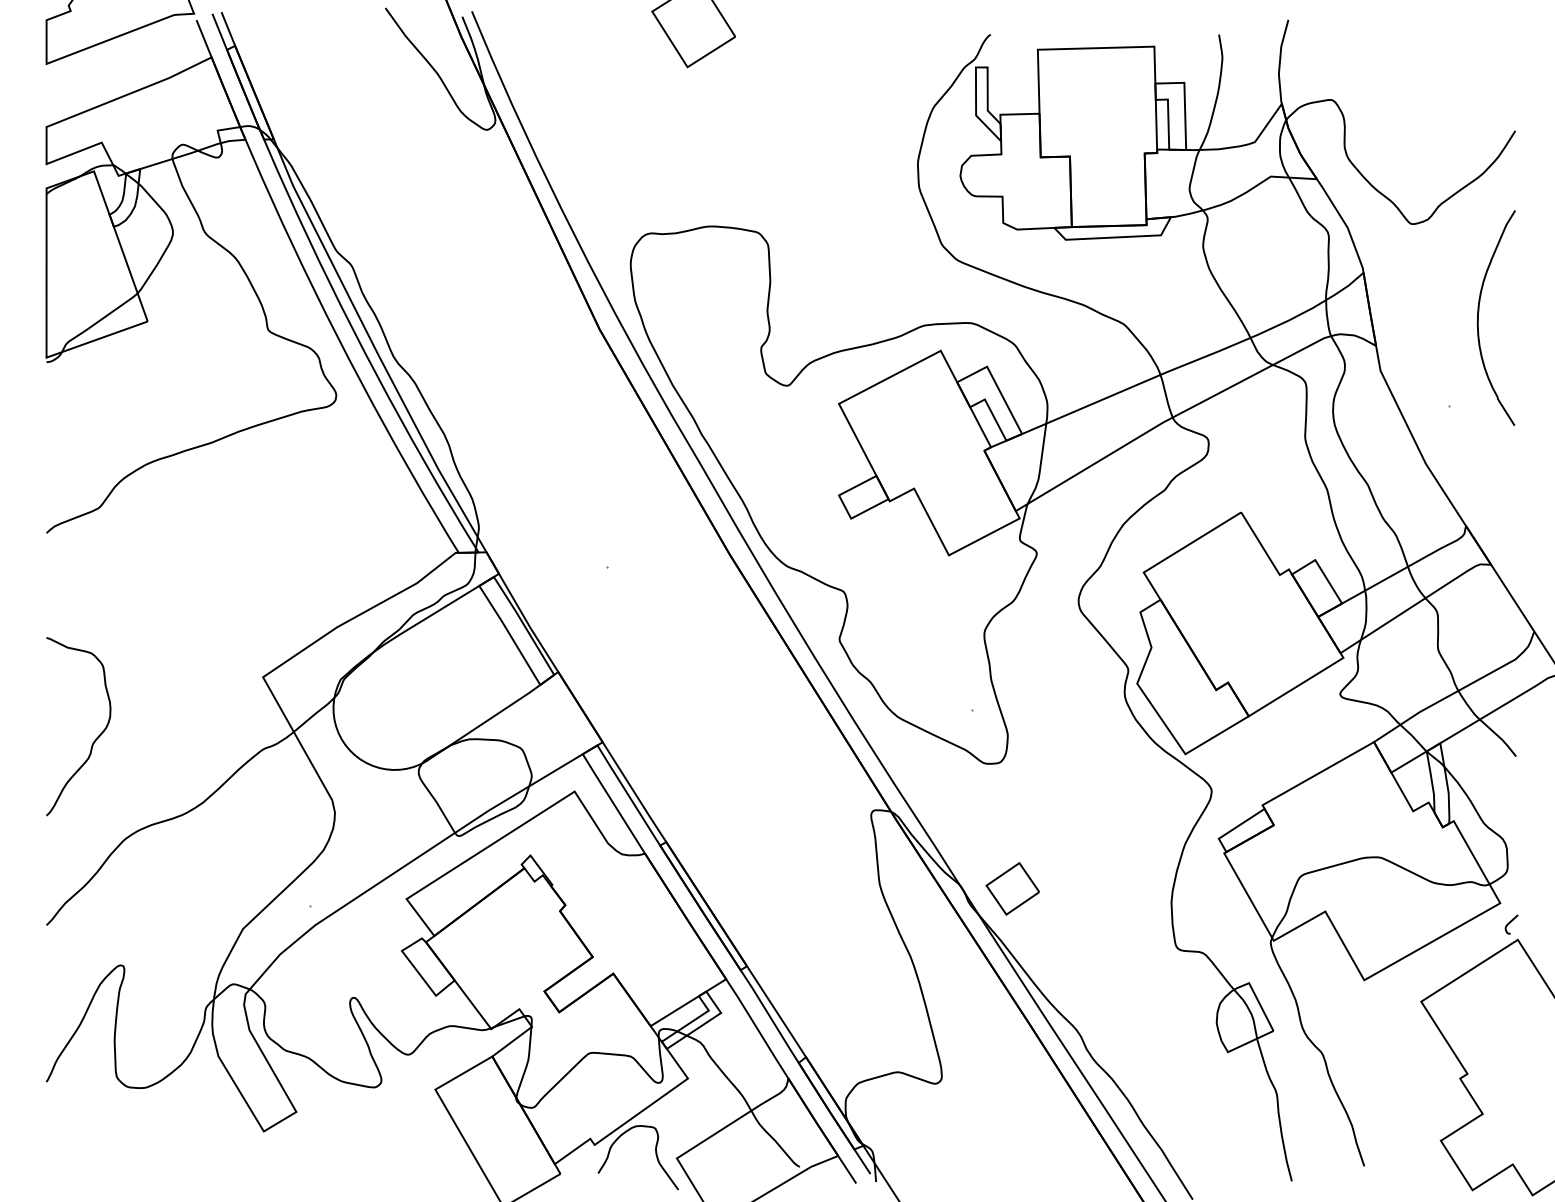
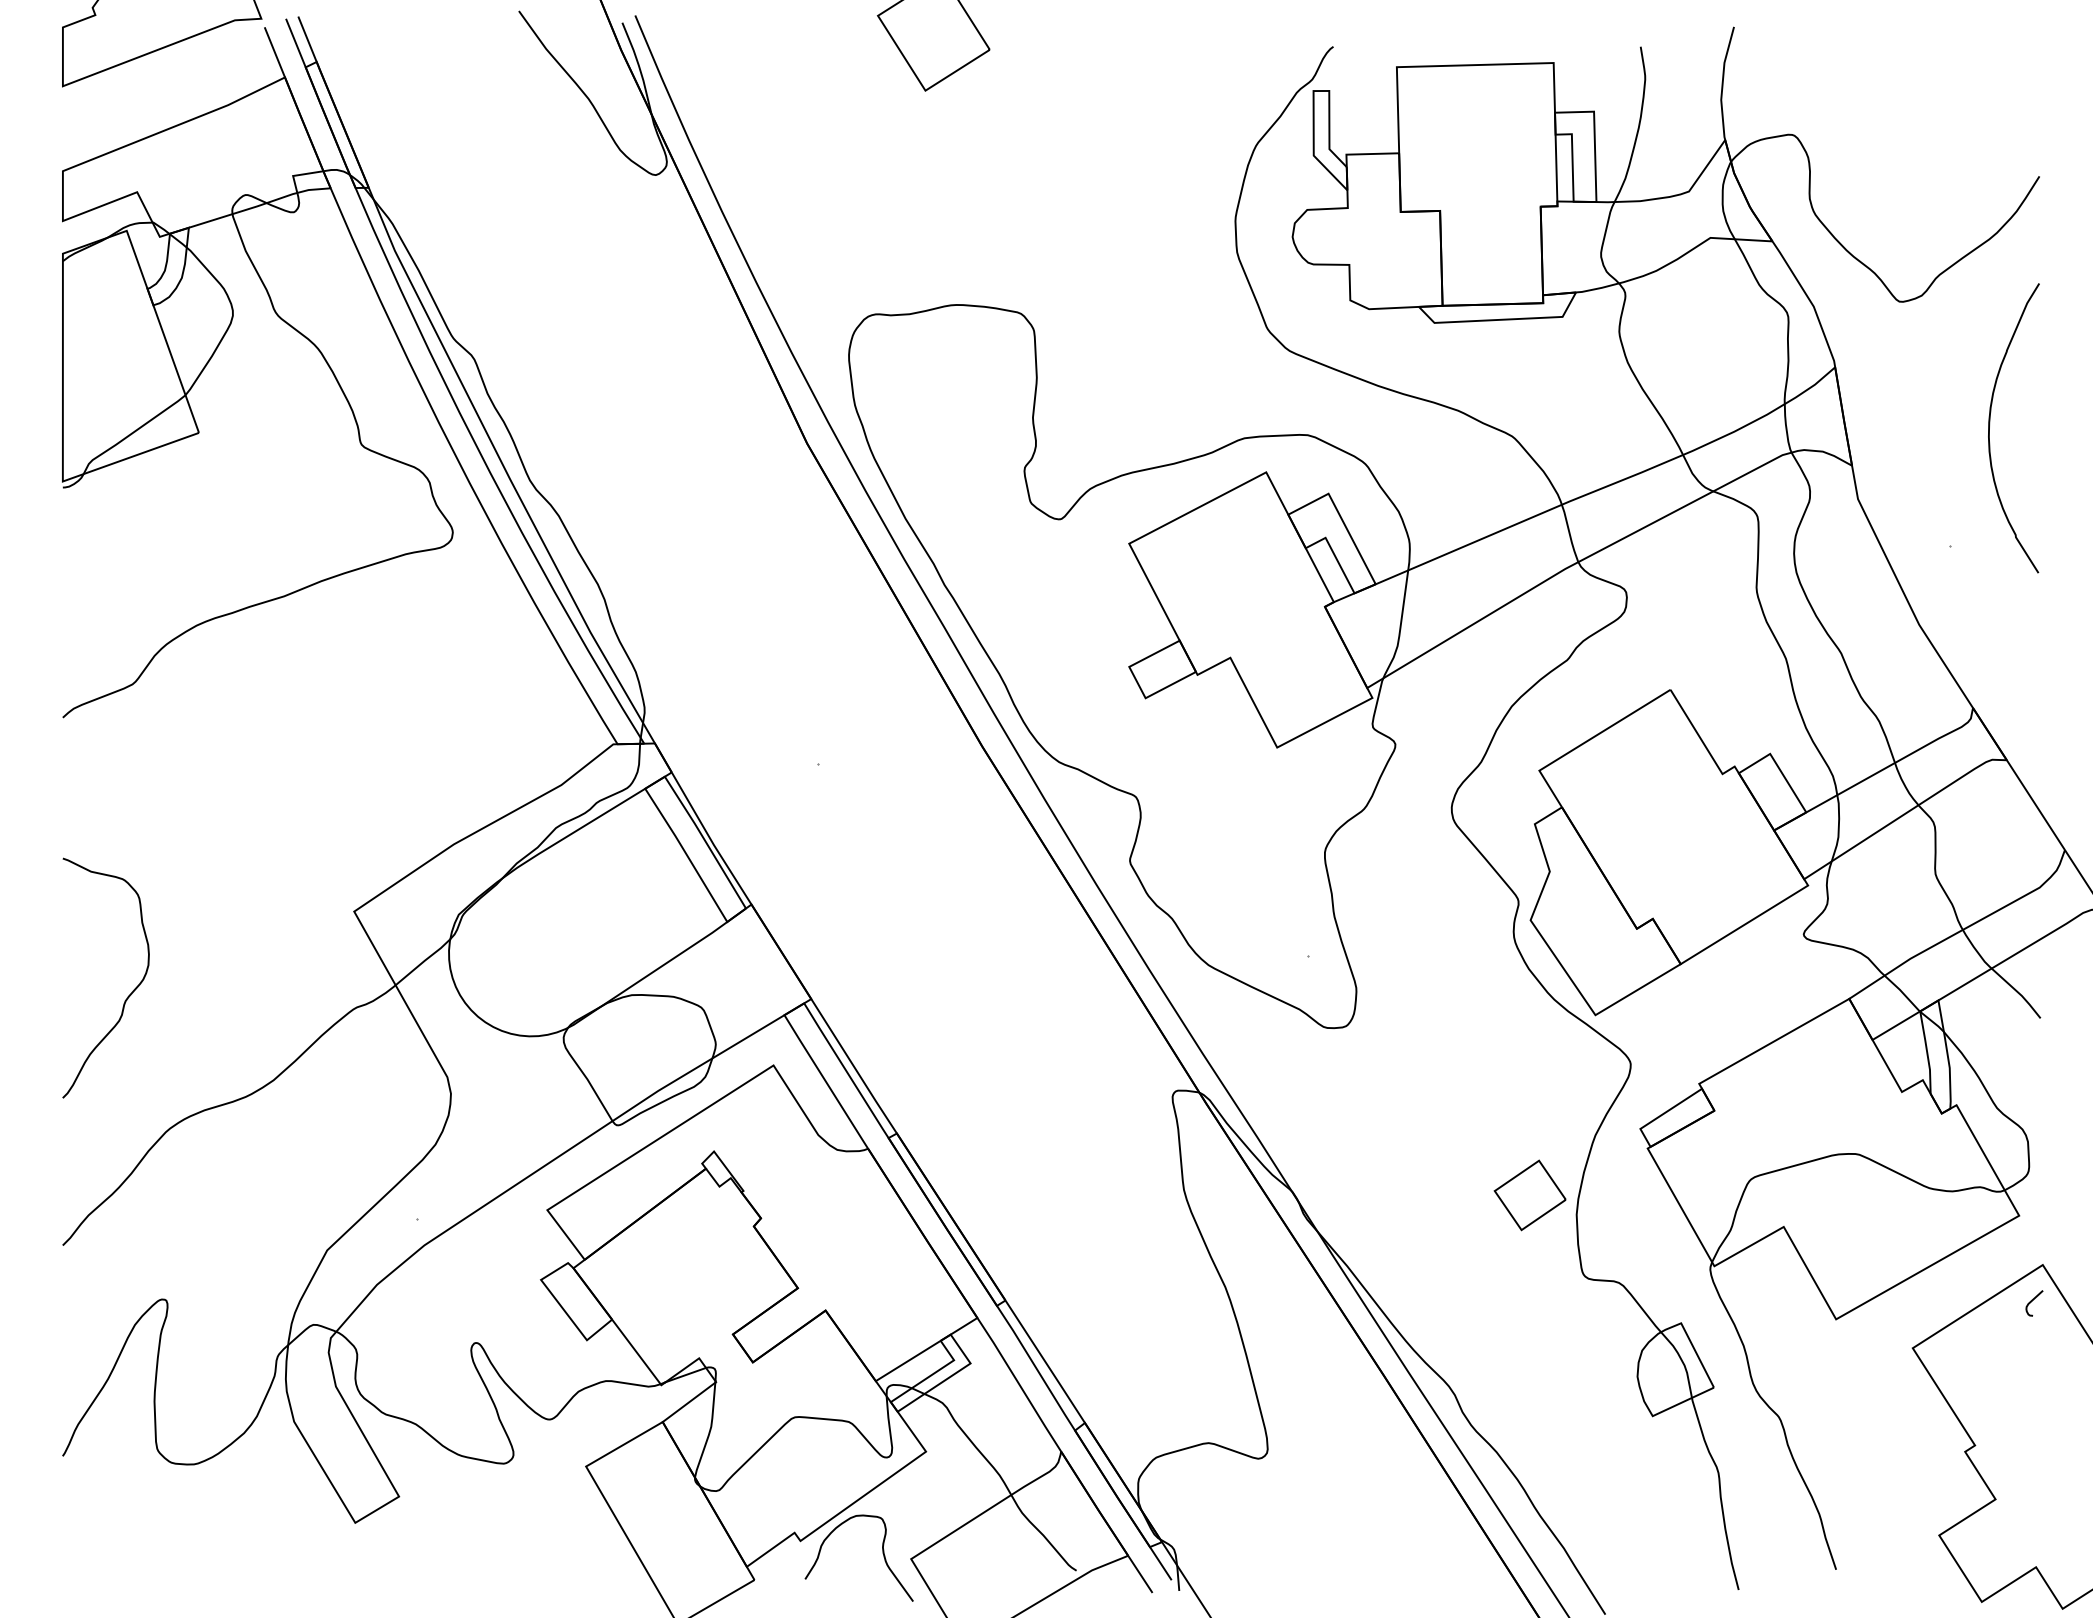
part: (1012, 888) -> (1529, 1195), moved
curve: (1510, 923) -> (2032, 1301), moved

